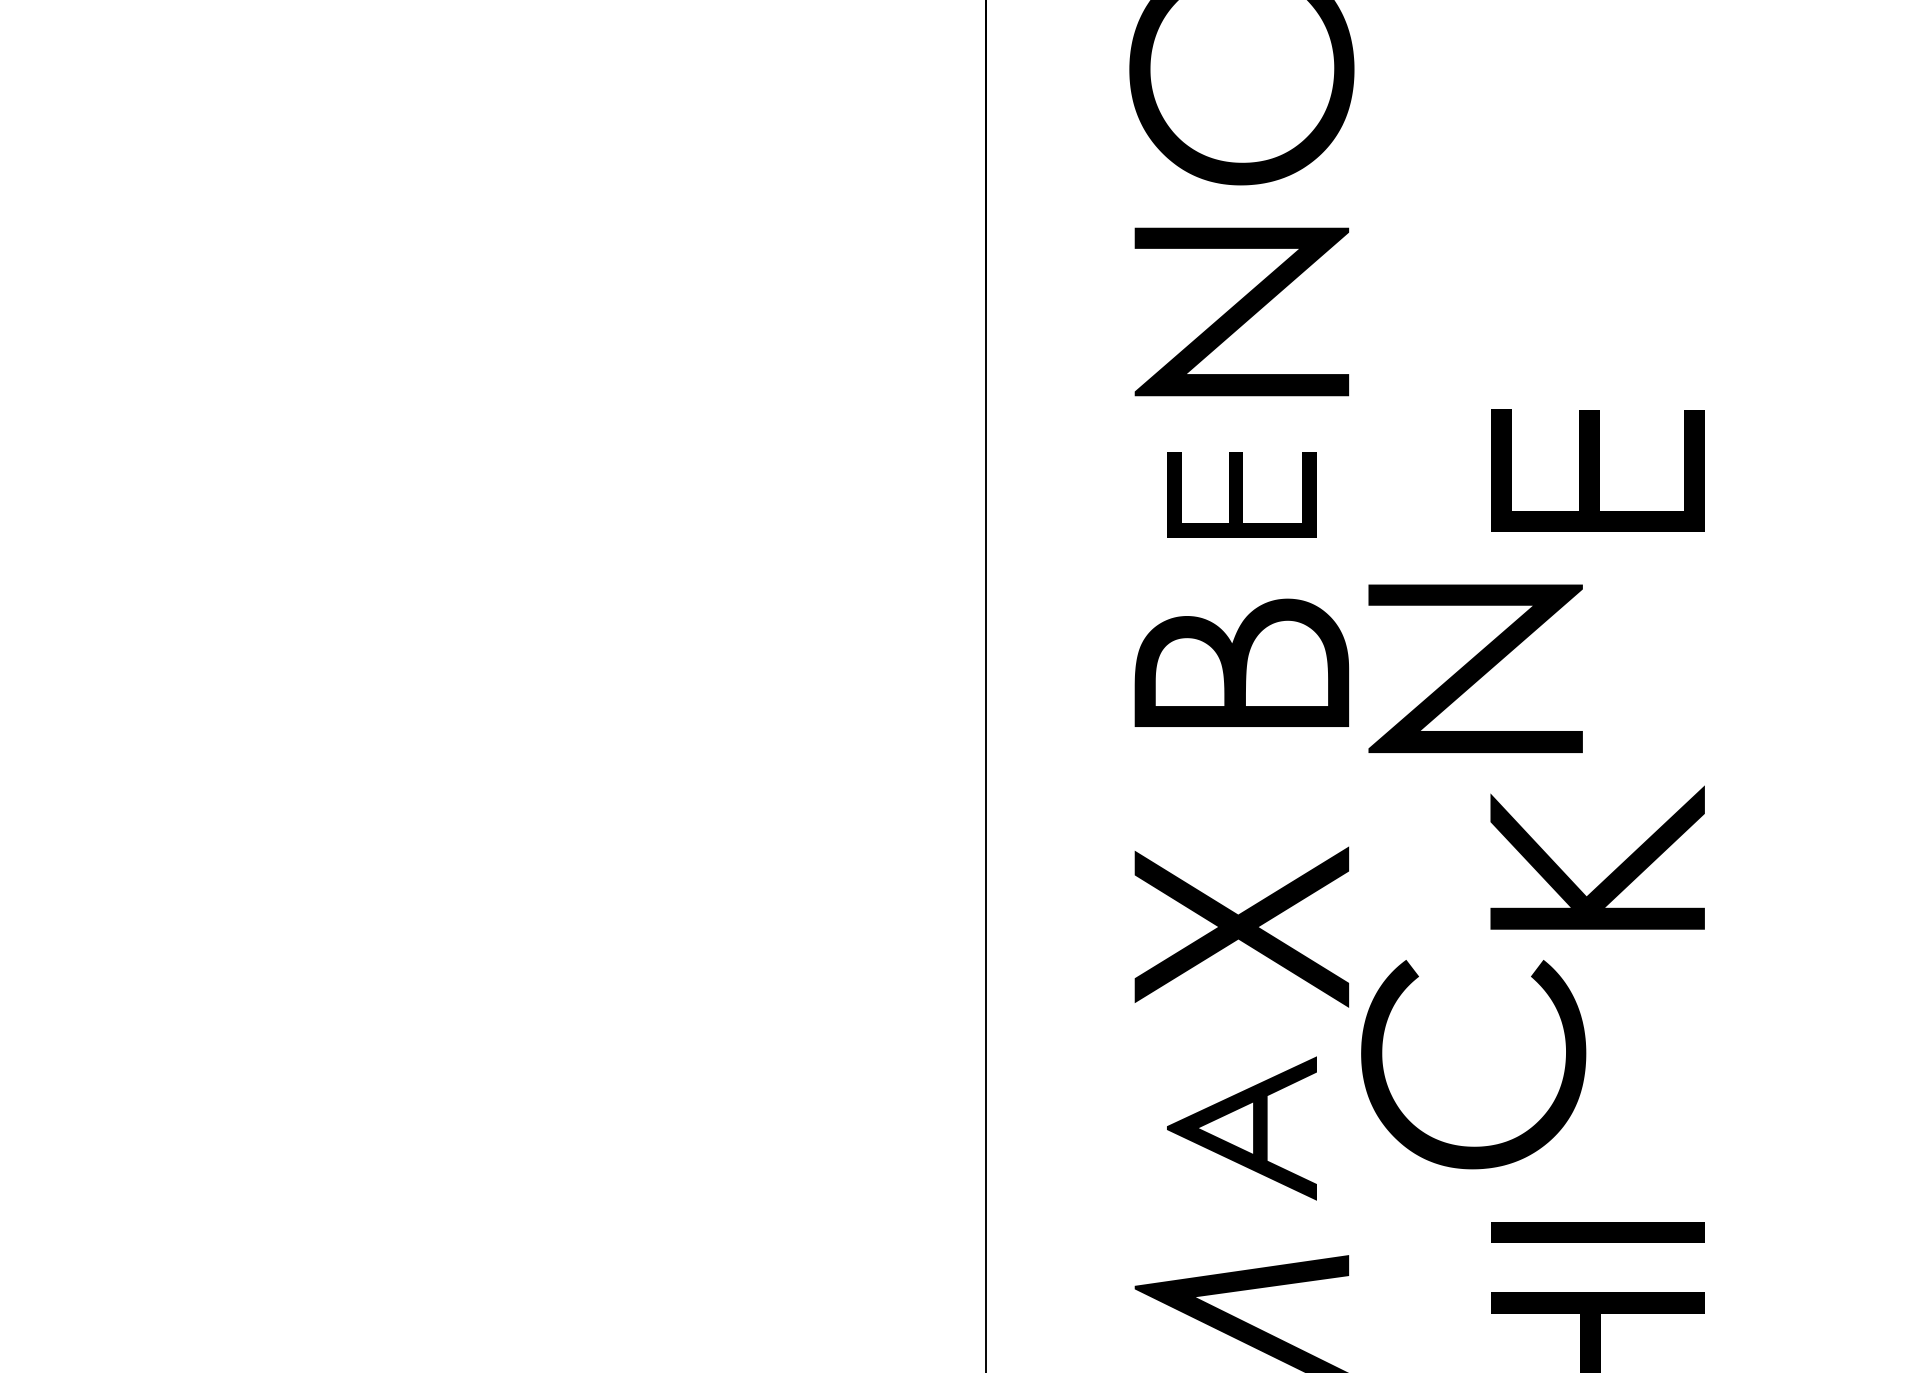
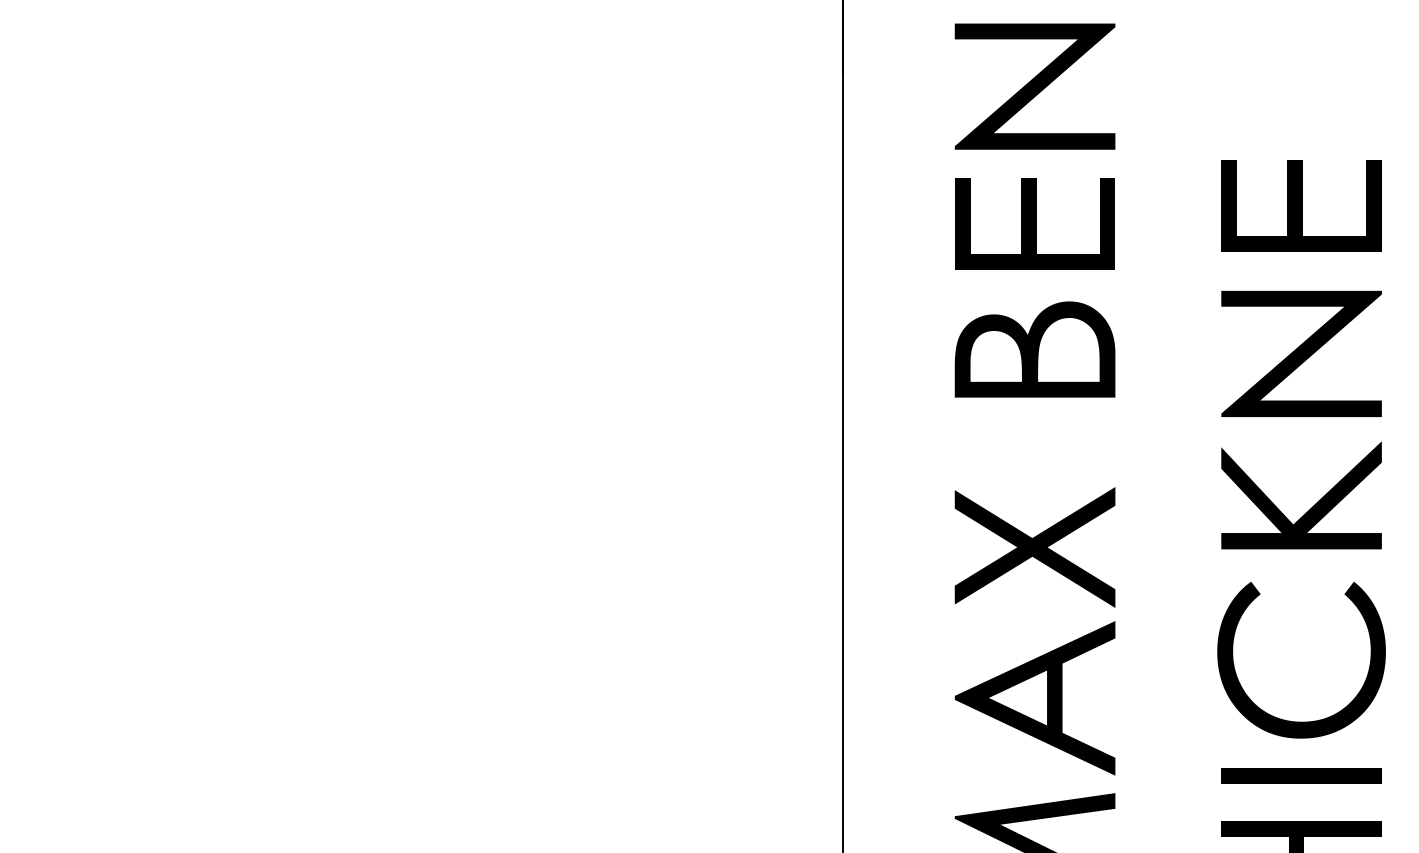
part: (1241, 494) -> (1034, 223), size x1.43
part: (1475, 668) -> (1301, 353), moved
part: (1241, 1128) -> (1034, 698), size x1.43
part: (1473, 1146) -> (1301, 721), moved

